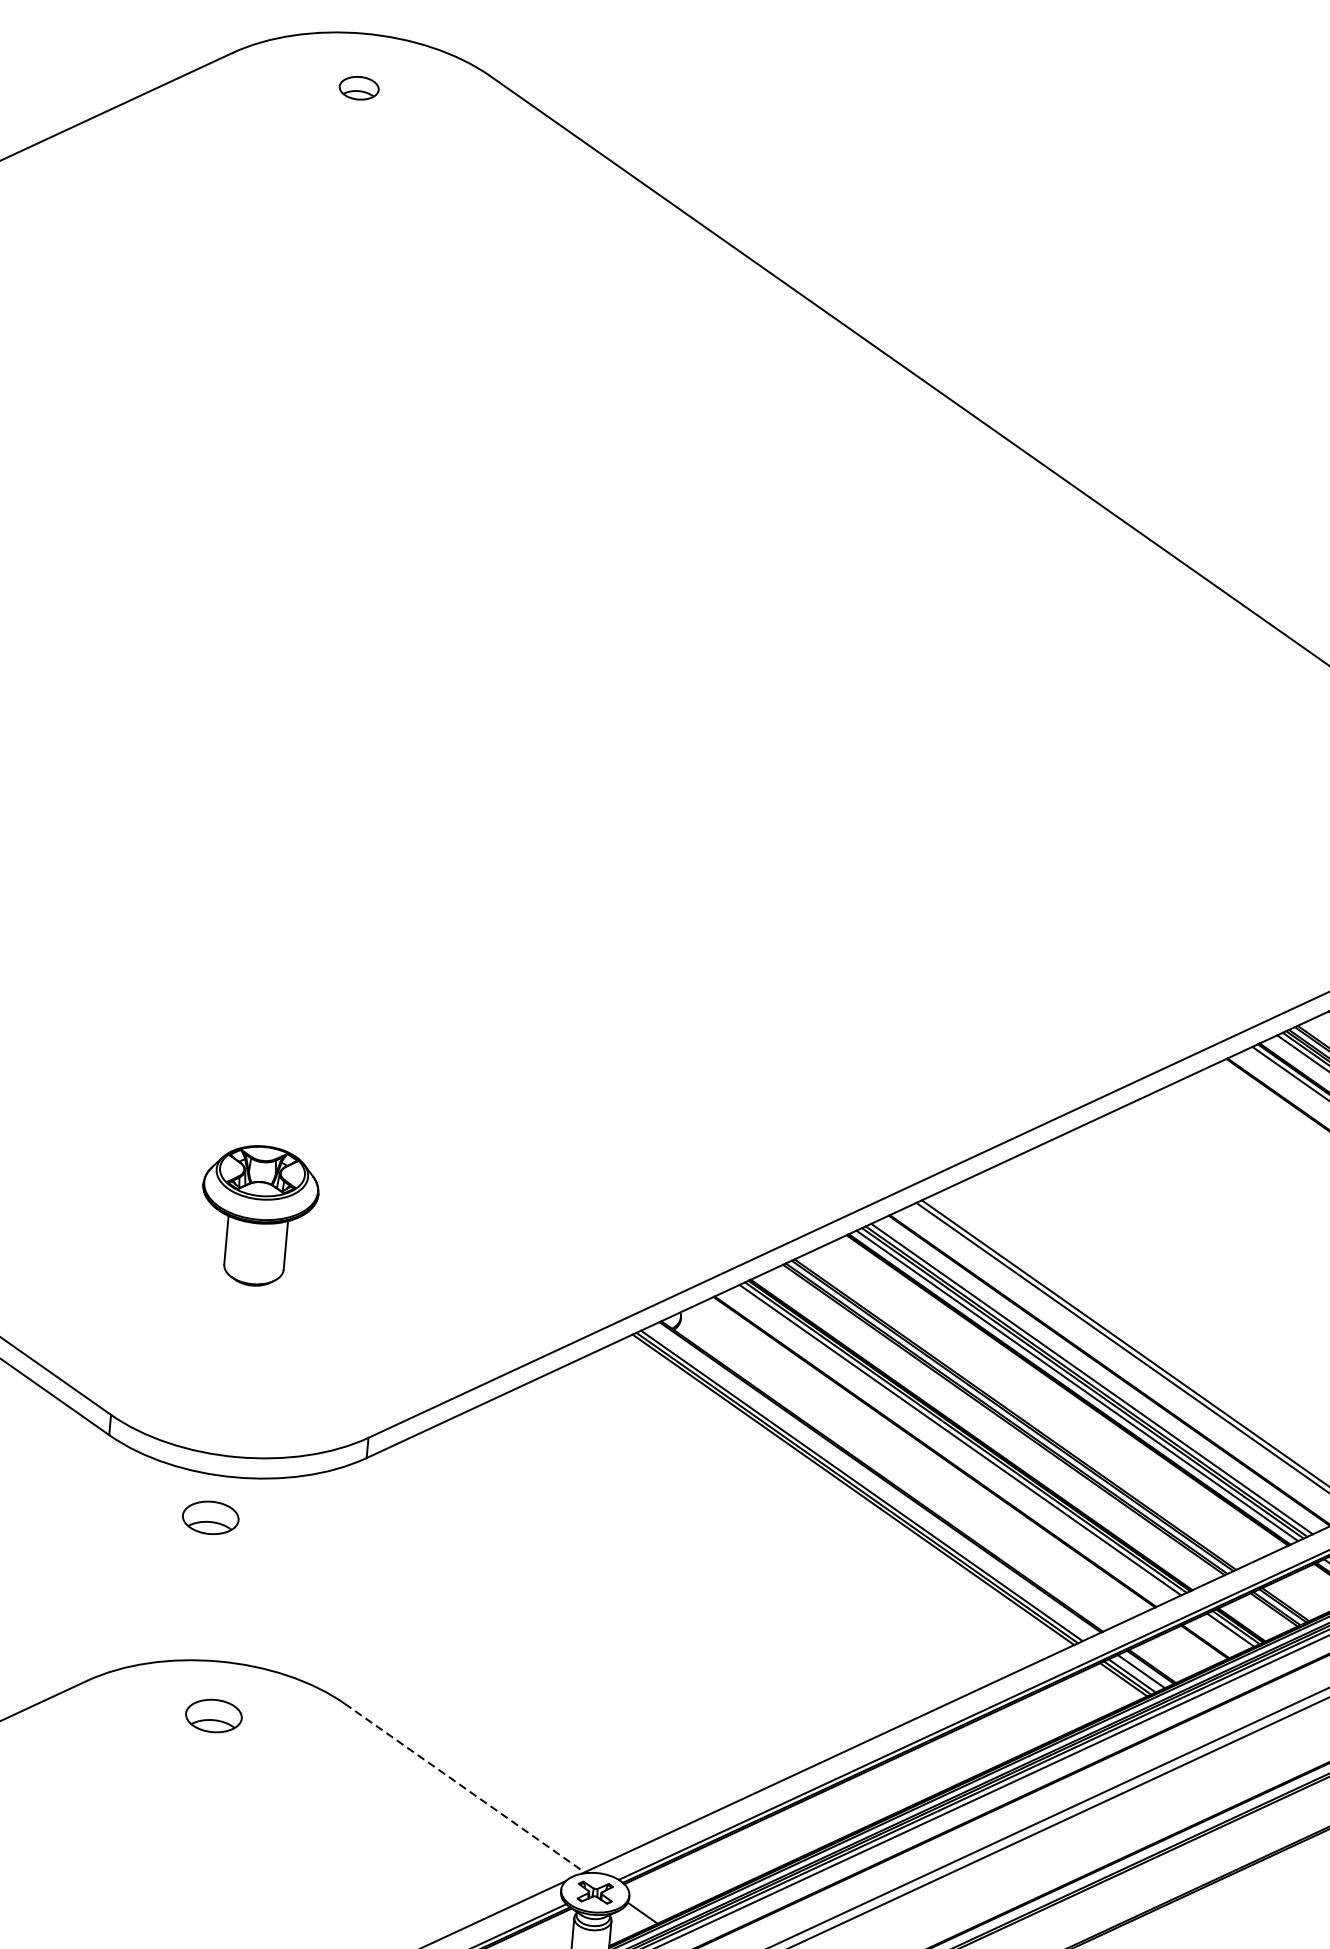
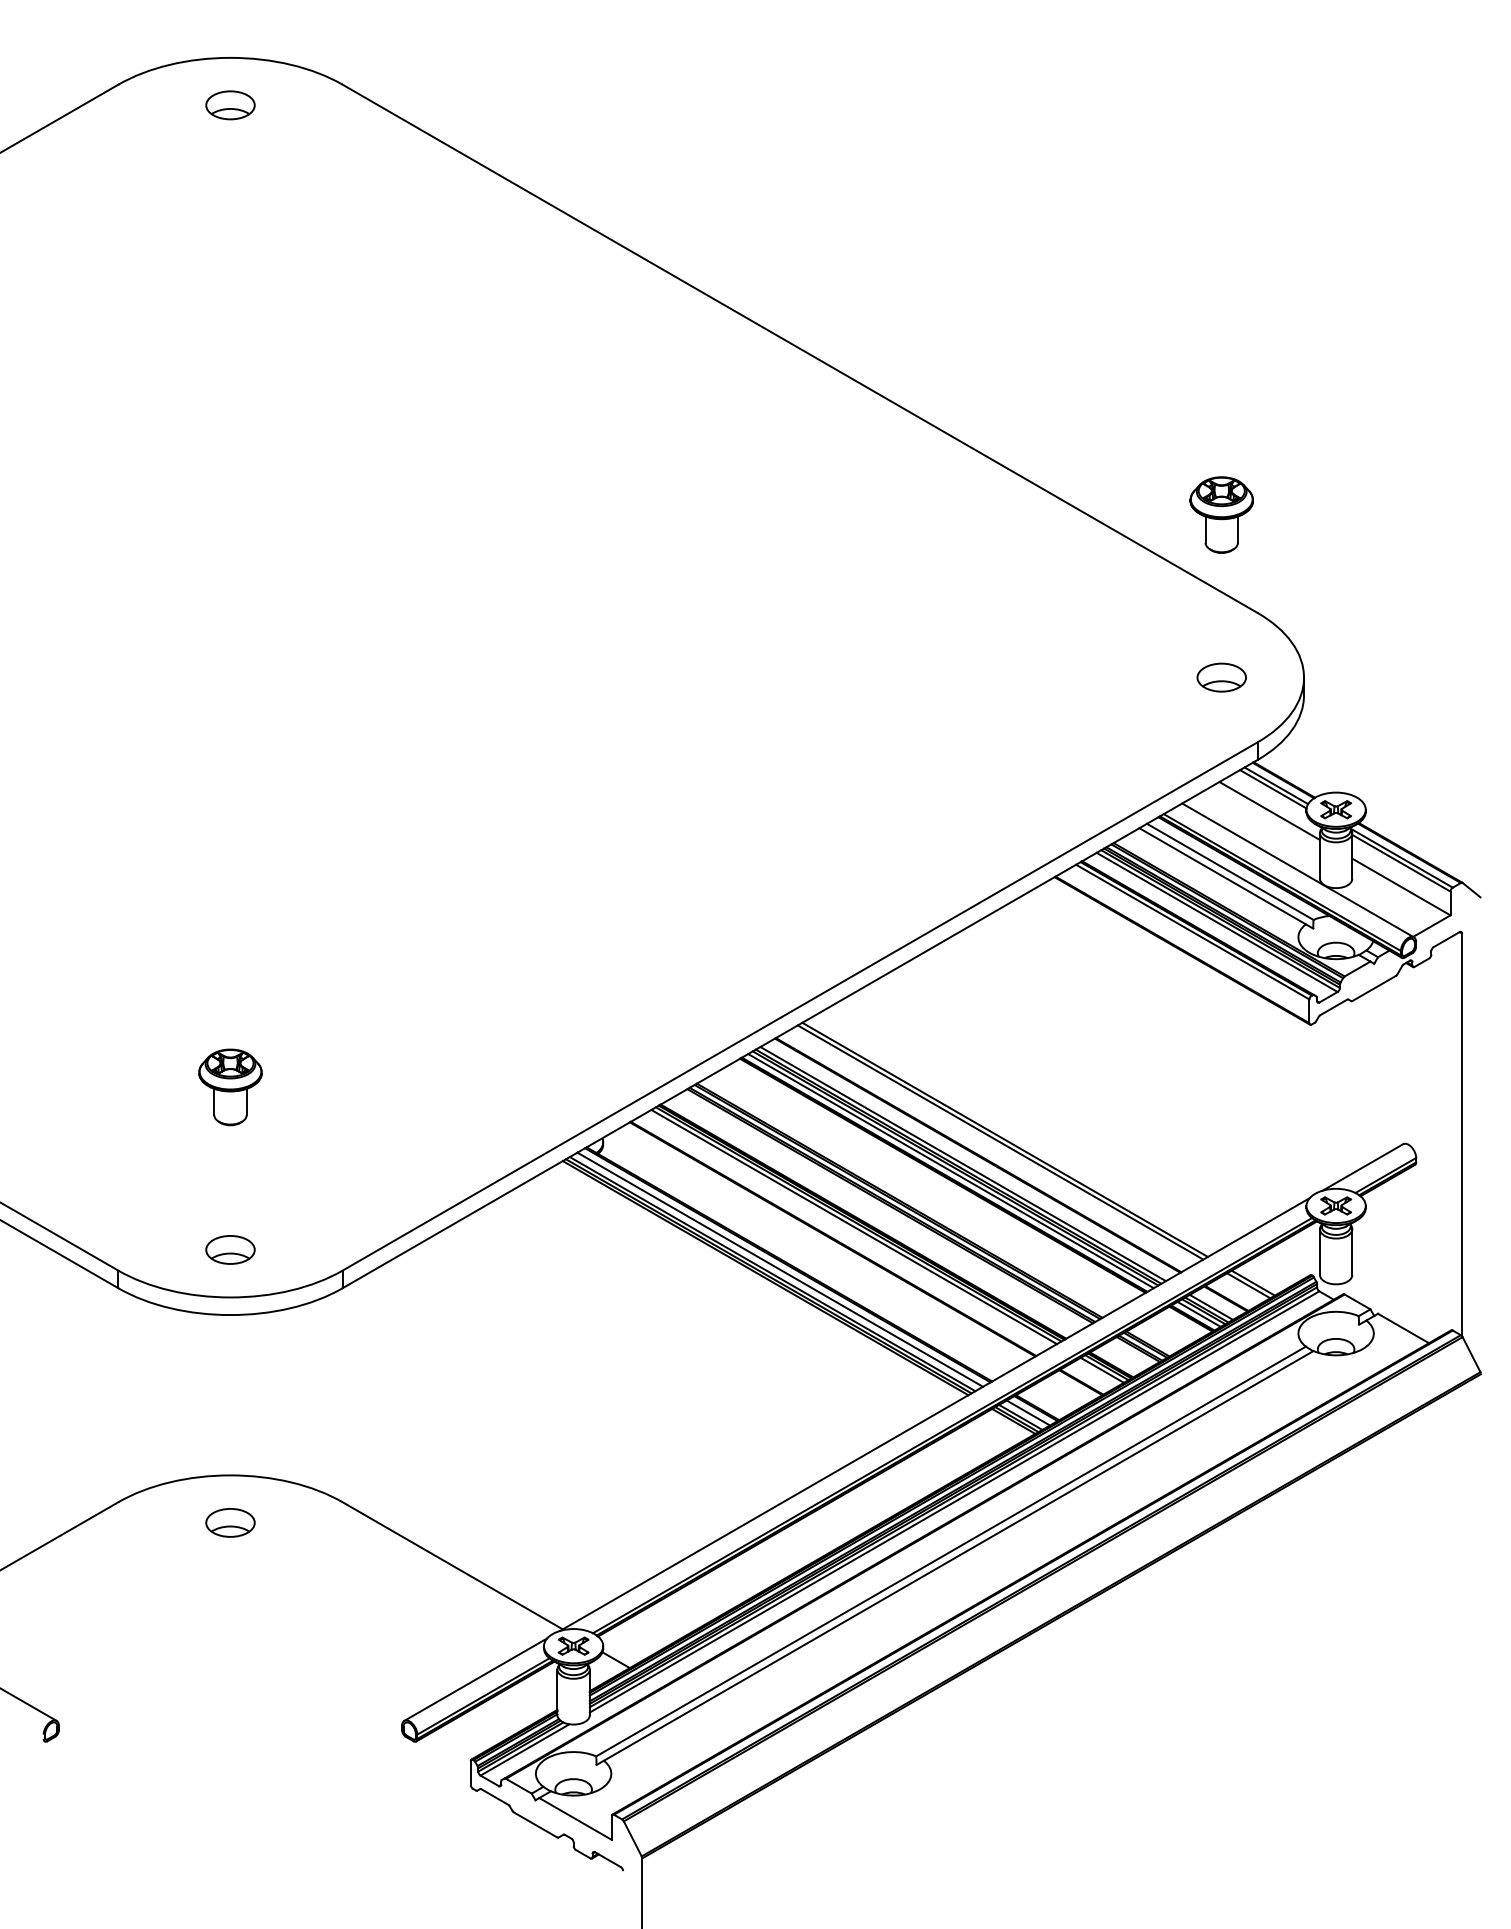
part: (359, 88) -> (230, 105), size x1.43
part: (258, 1216) -> (230, 1087), size x0.62
line: (870, 1481) -> (779, 1269), added
part: (210, 1517) -> (230, 1249), moved
line: (465, 1788) -> (453, 1566), dashed -> solid

